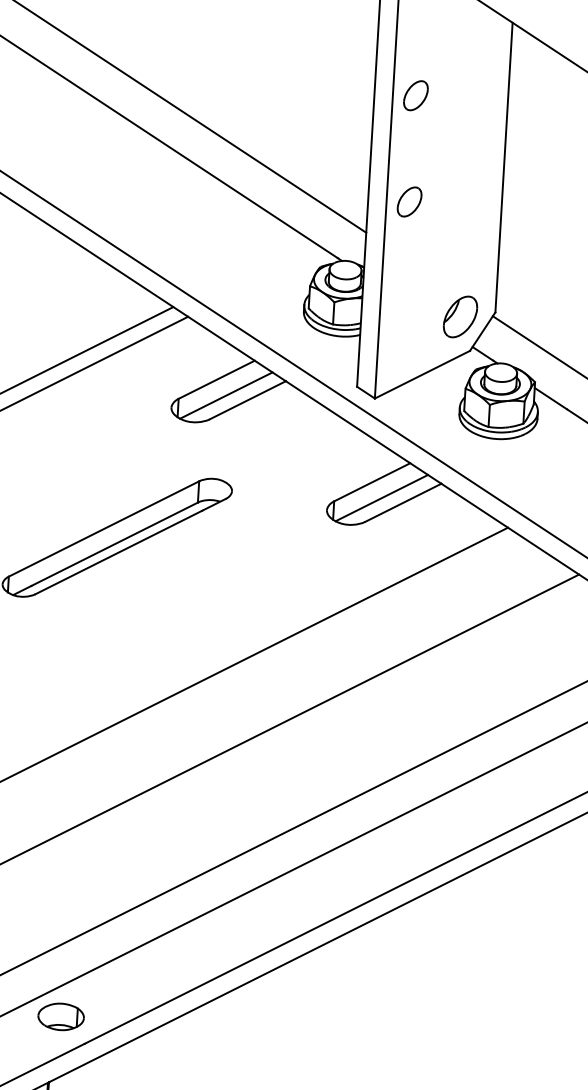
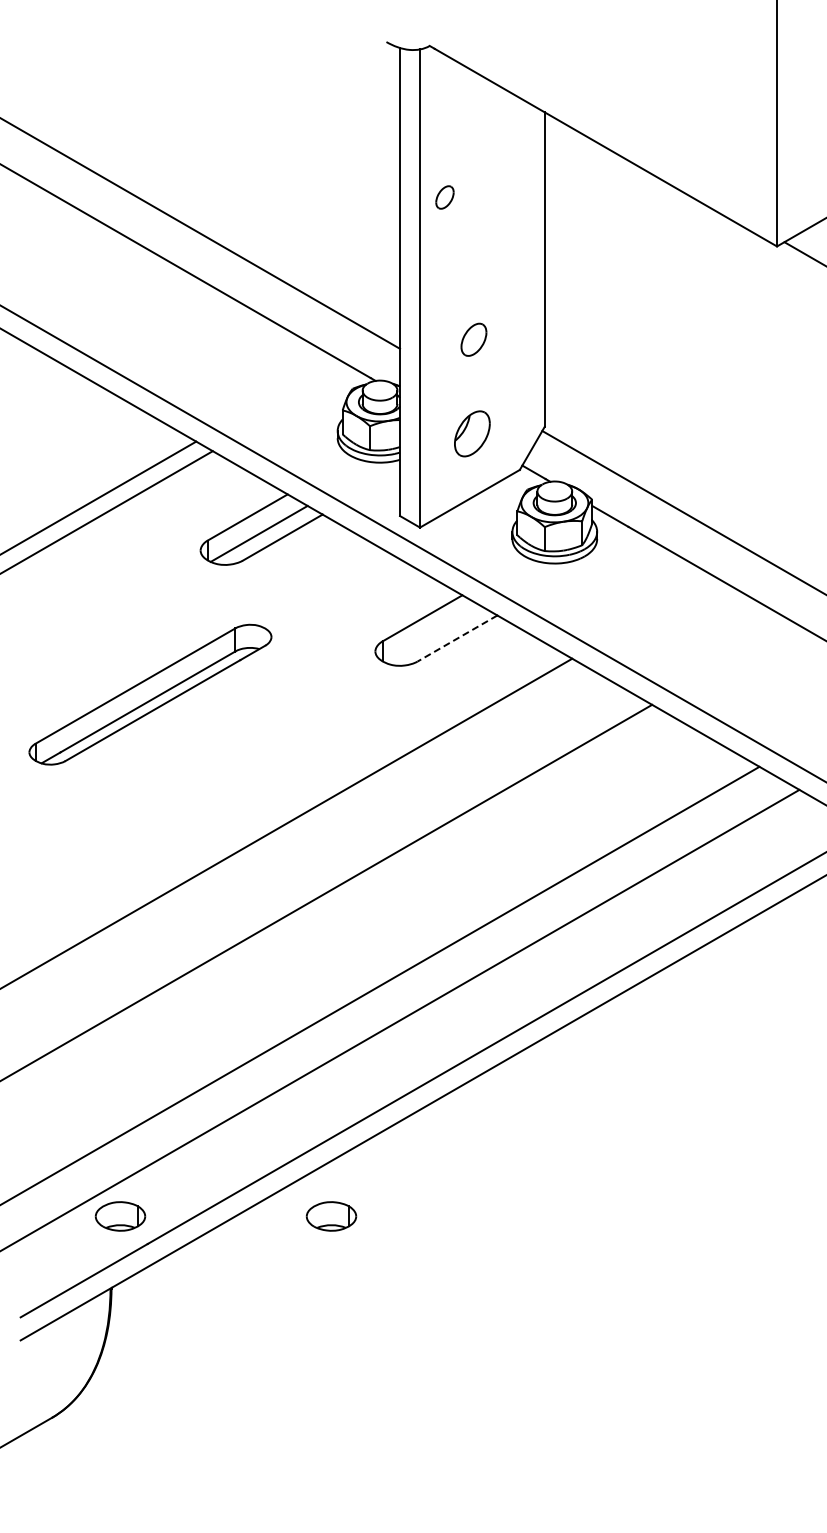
part: (415, 95) -> (444, 197), size x0.7
part: (409, 201) -> (473, 339), moved
part: (460, 316) -> (472, 433), moved
line: (381, 497) -> (433, 634), removed
line: (403, 502) -> (457, 638), solid -> dashed
part: (255, 1028) -> (331, 1216), added

